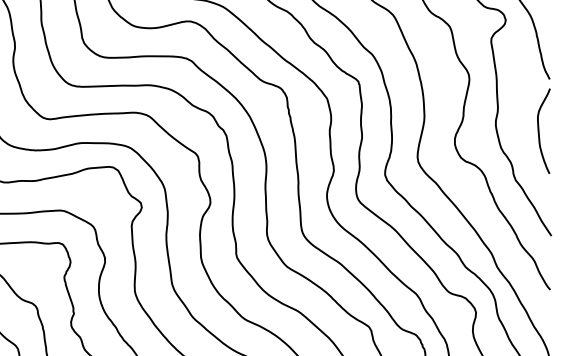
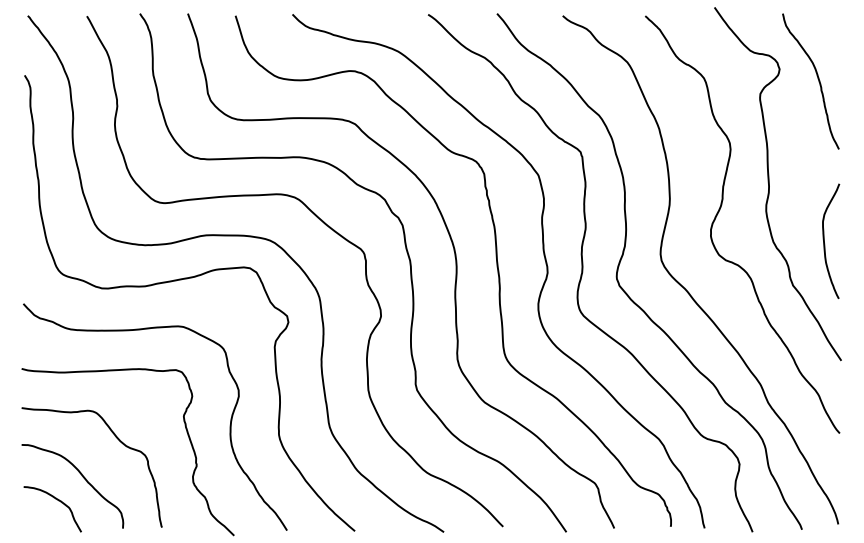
curve: (539, 130) -> (824, 240), moved

